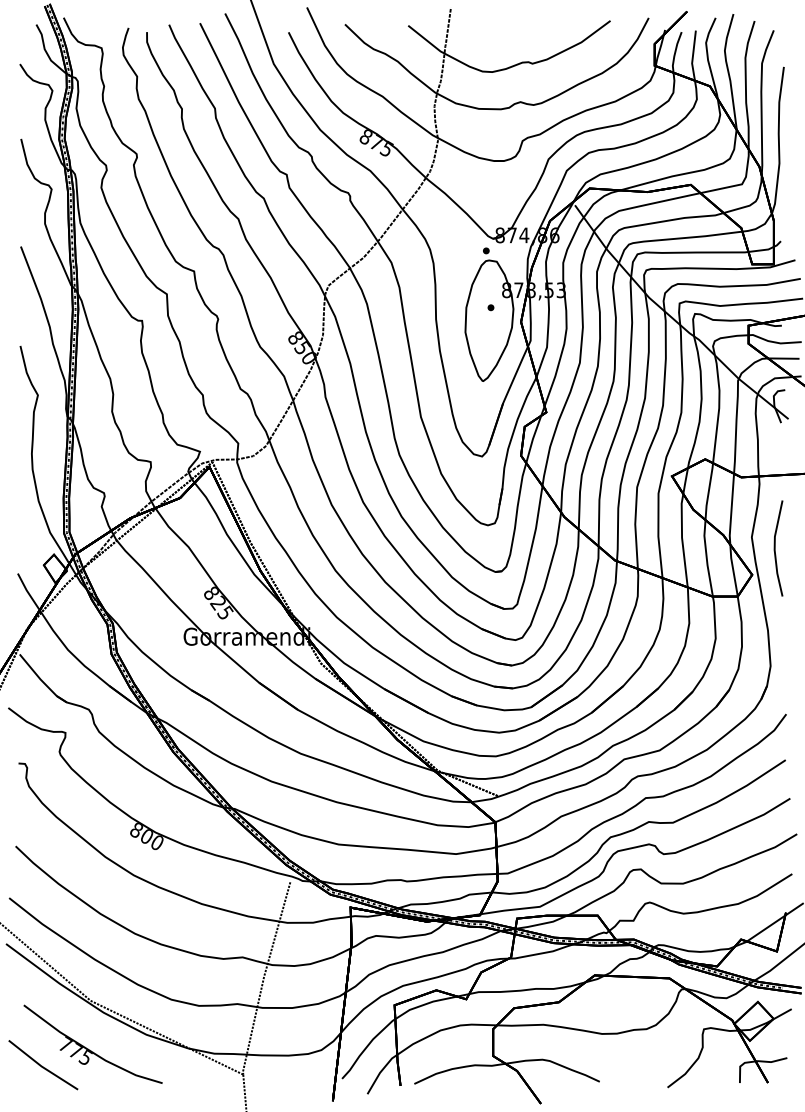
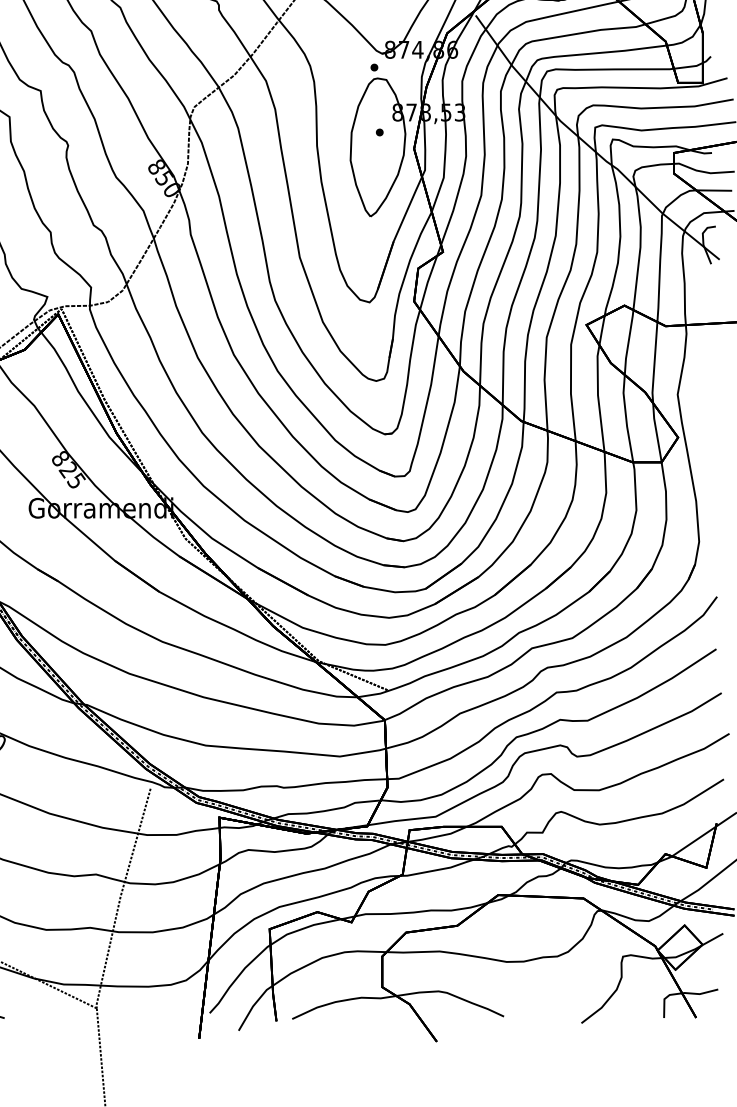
line: (775, 548) -> (704, 407), removed

